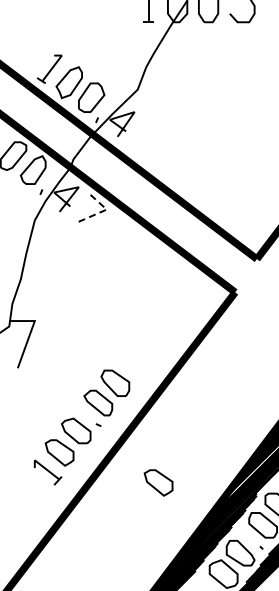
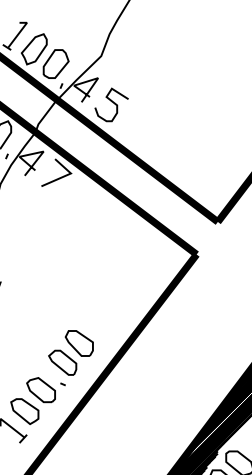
curve: (149, 137) -> (112, 102), added
line: (102, 211) -> (66, 175), dashed -> solid
part: (158, 482) -> (121, 440), removed

